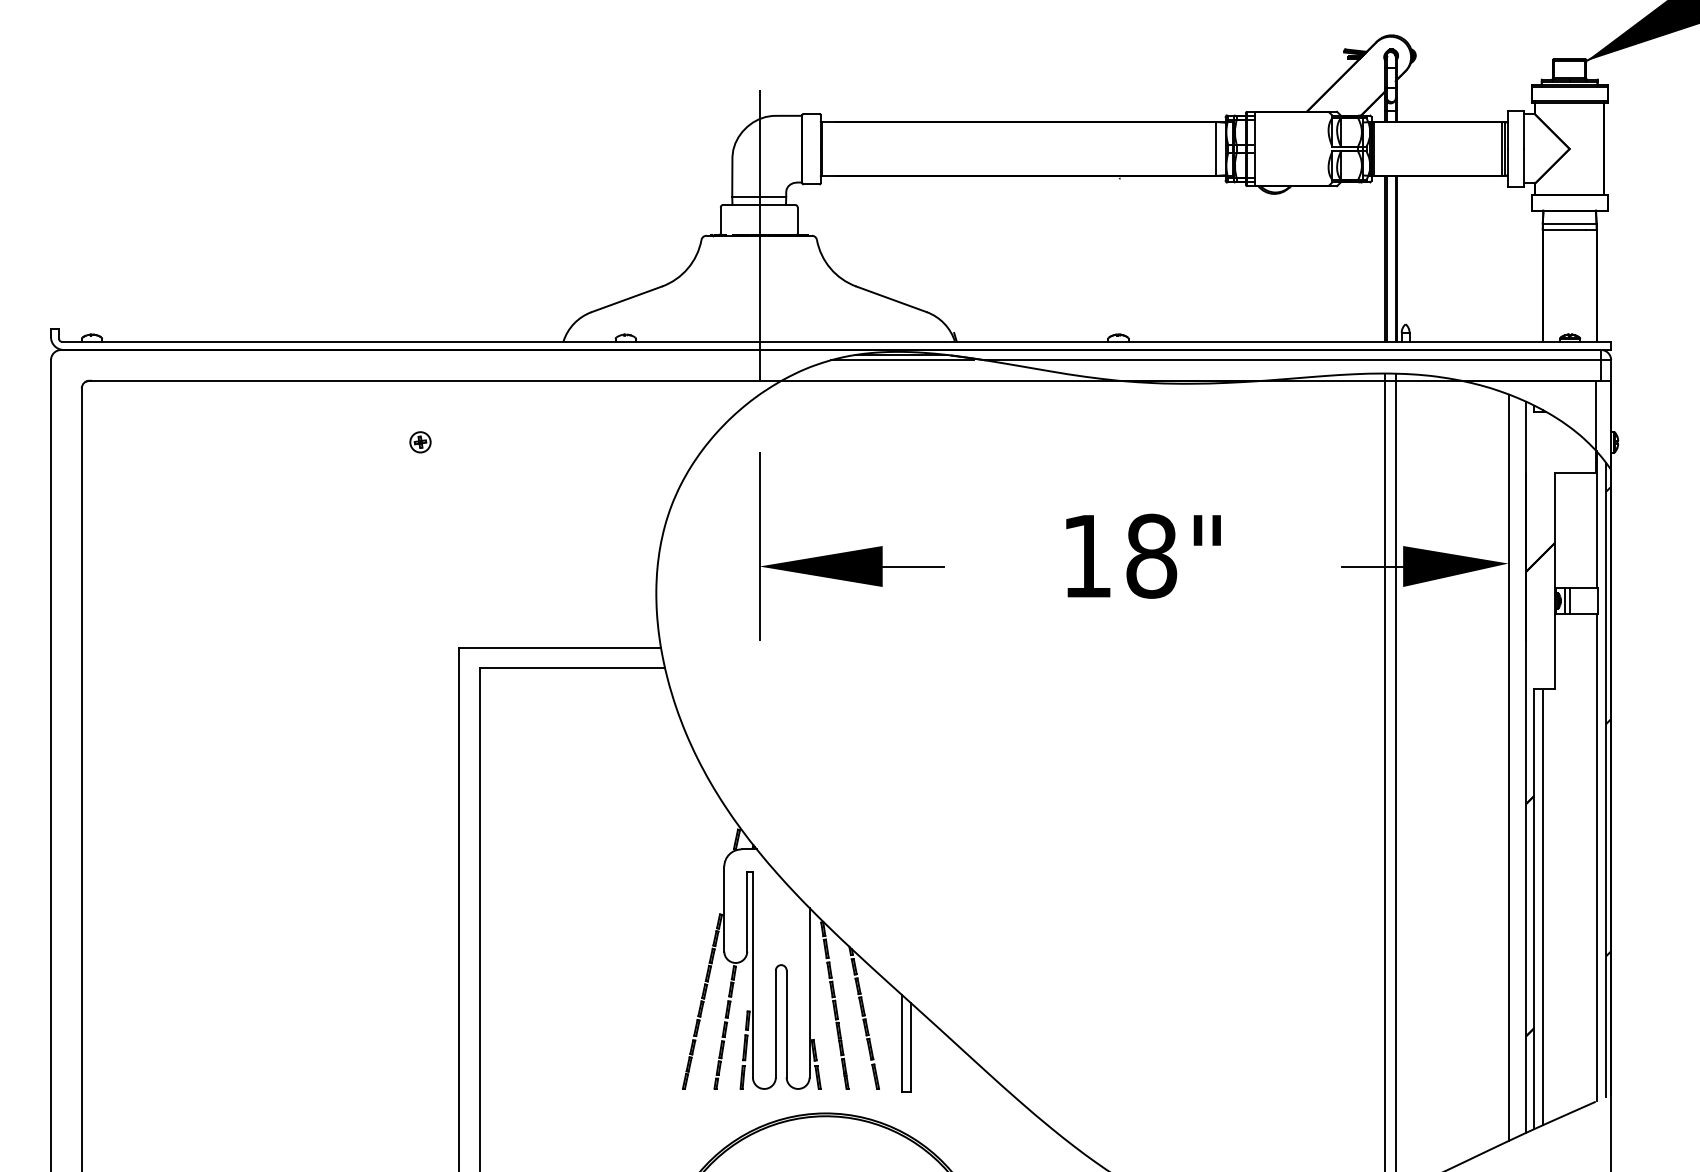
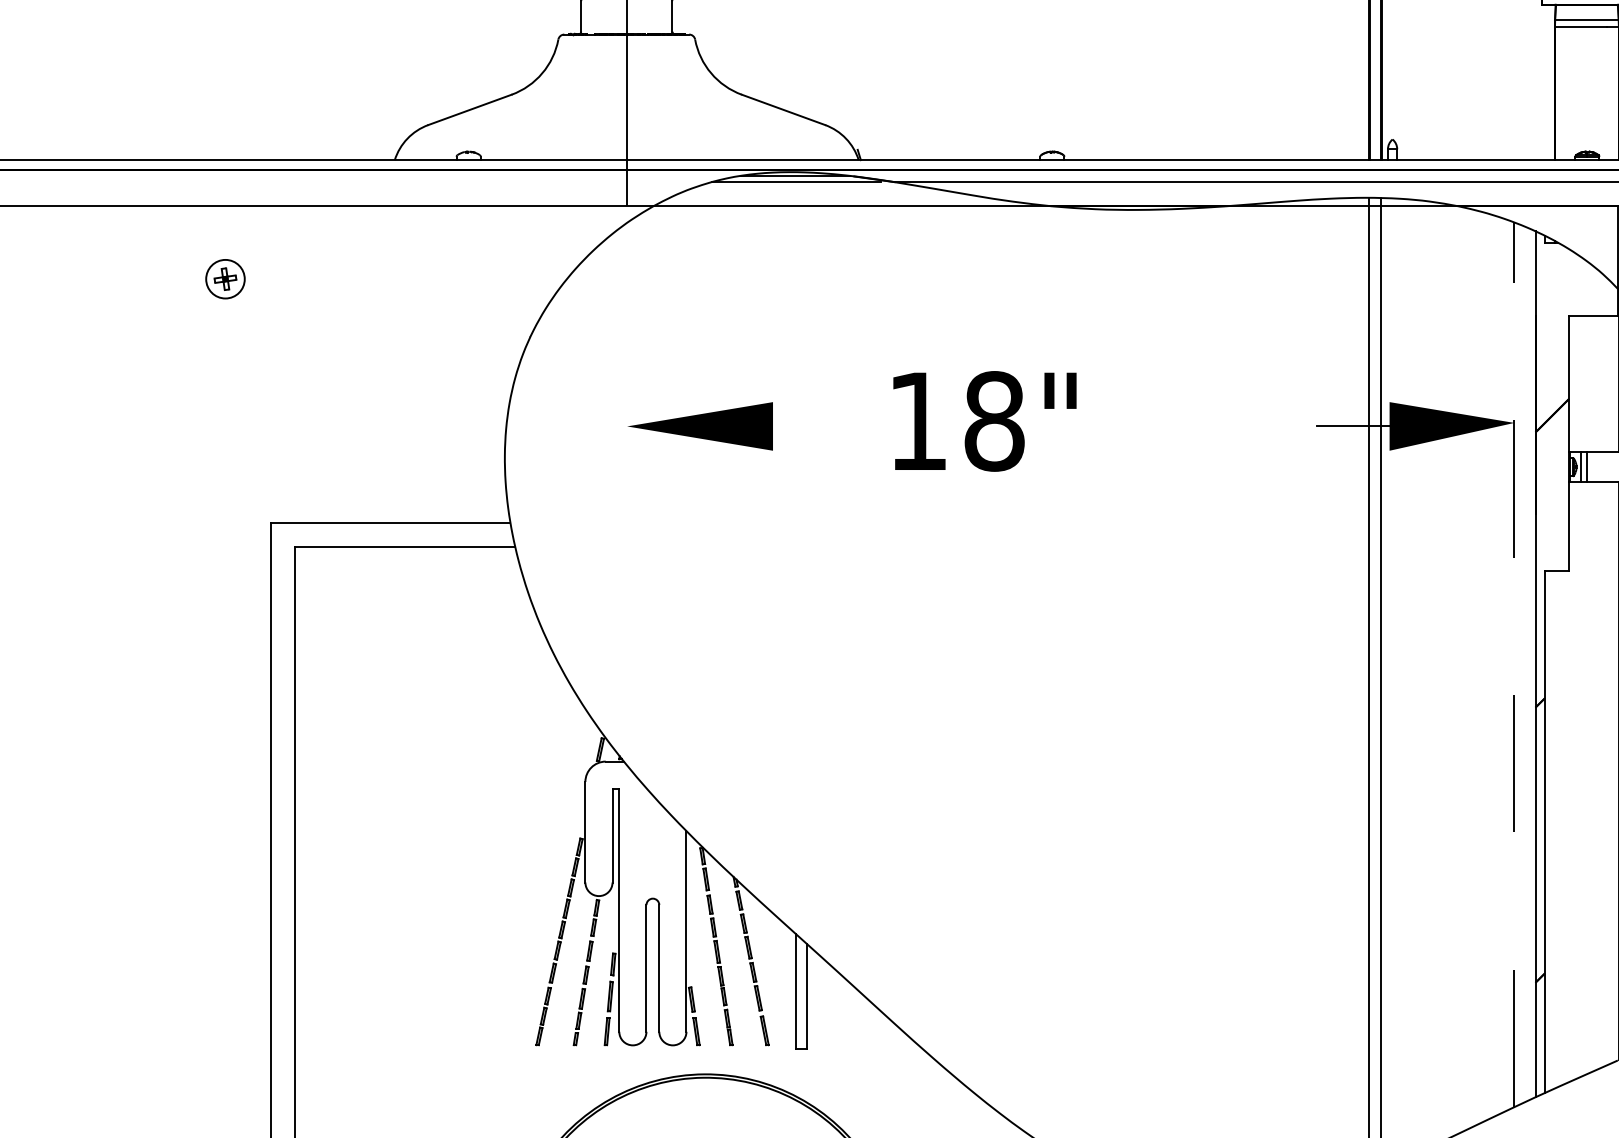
part: (420, 442) -> (225, 279), size x1.6
line: (759, 546) -> (627, 402), removed
text: (1143, 555) -> (984, 420), moved
line: (913, 566) -> (809, 426), removed
line: (1508, 767) -> (1514, 664), solid -> dashed
line: (1542, 906) -> (1554, 829), removed

